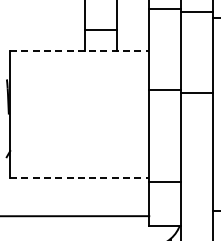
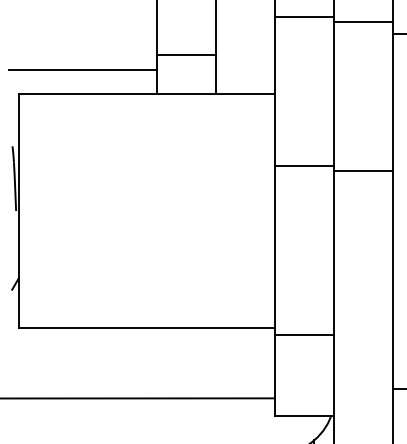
line: (44, 38) -> (81, 70), added
line: (79, 50) -> (146, 92), dashed -> solid
line: (79, 178) -> (146, 328), dashed -> solid

